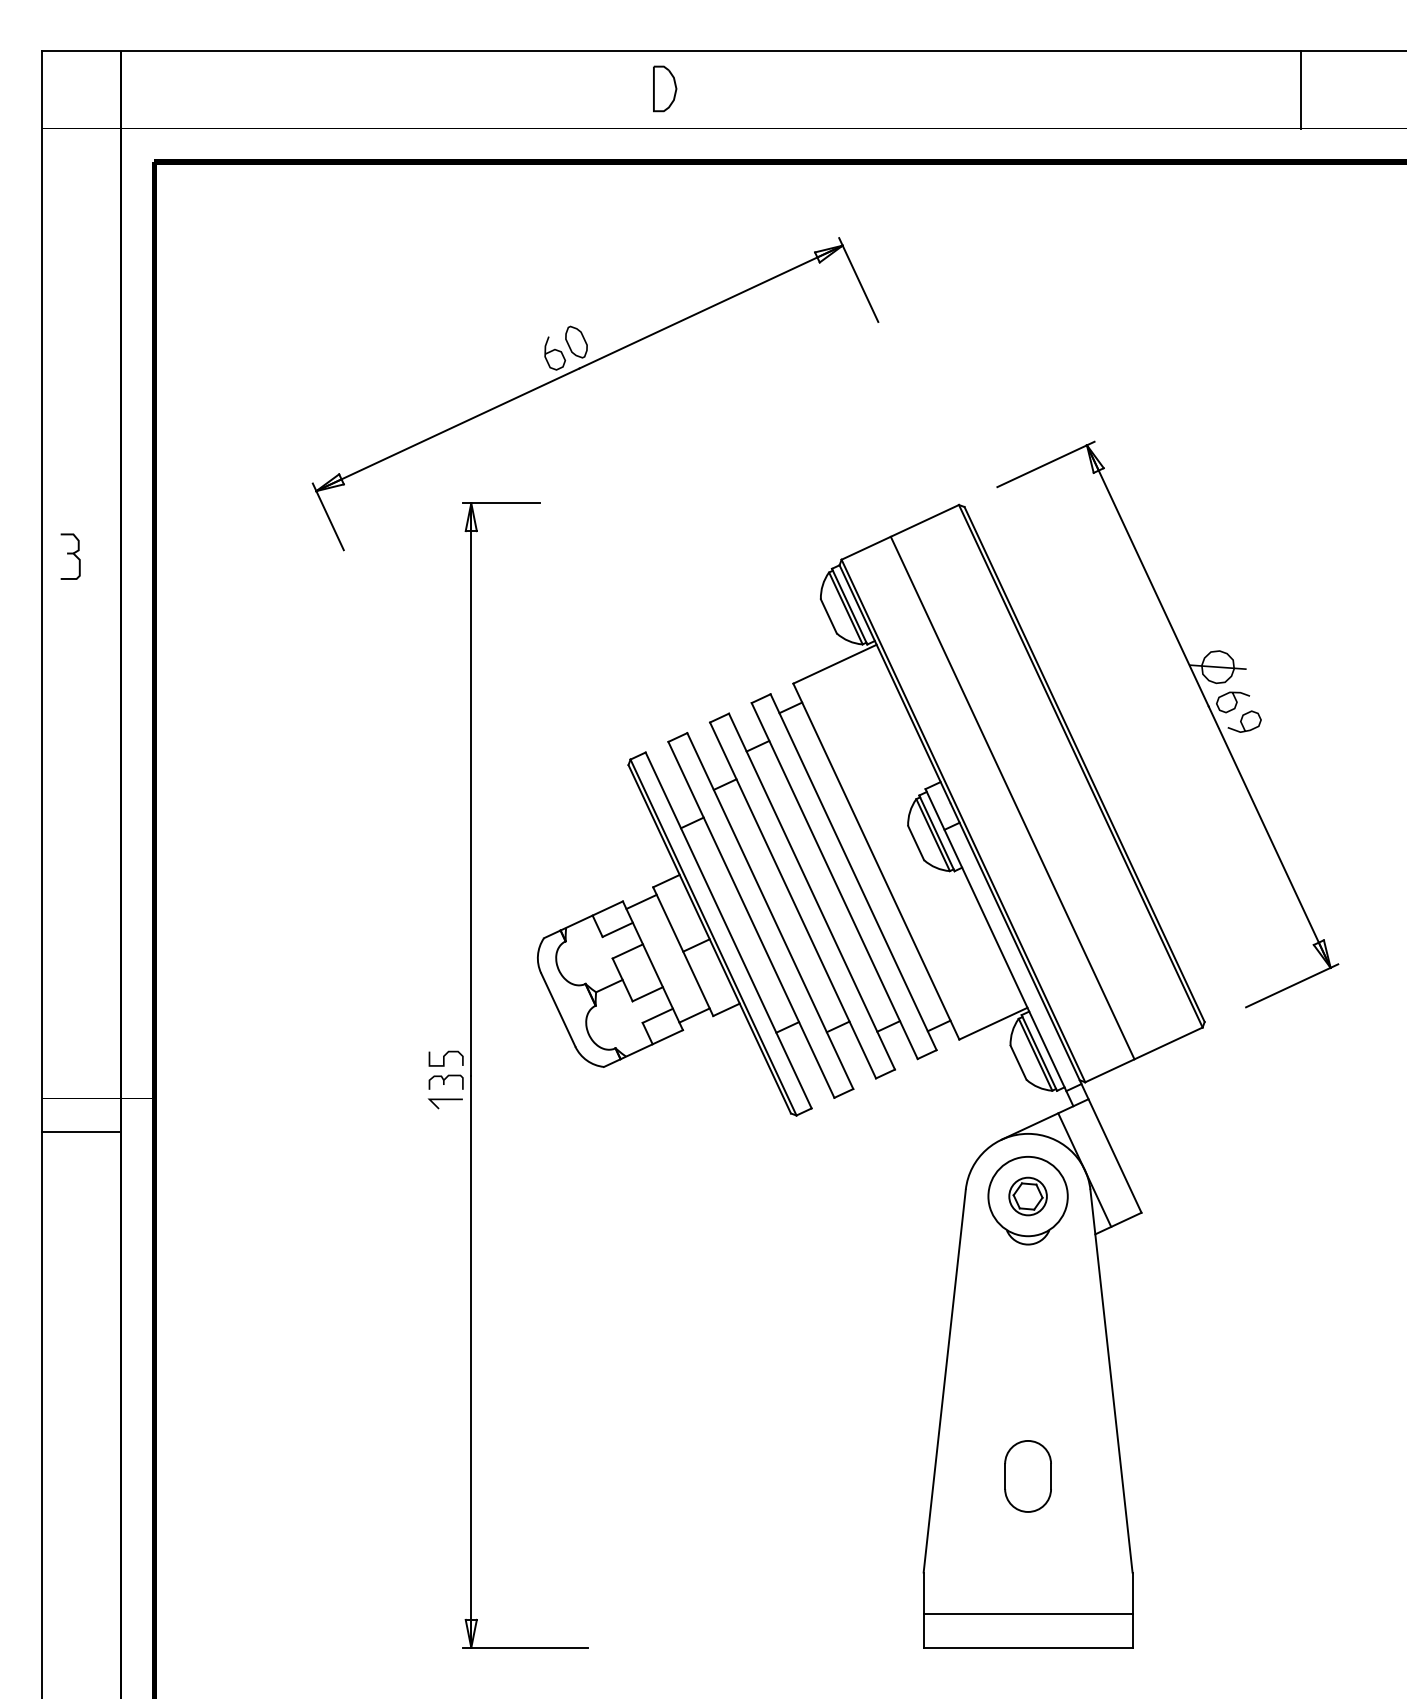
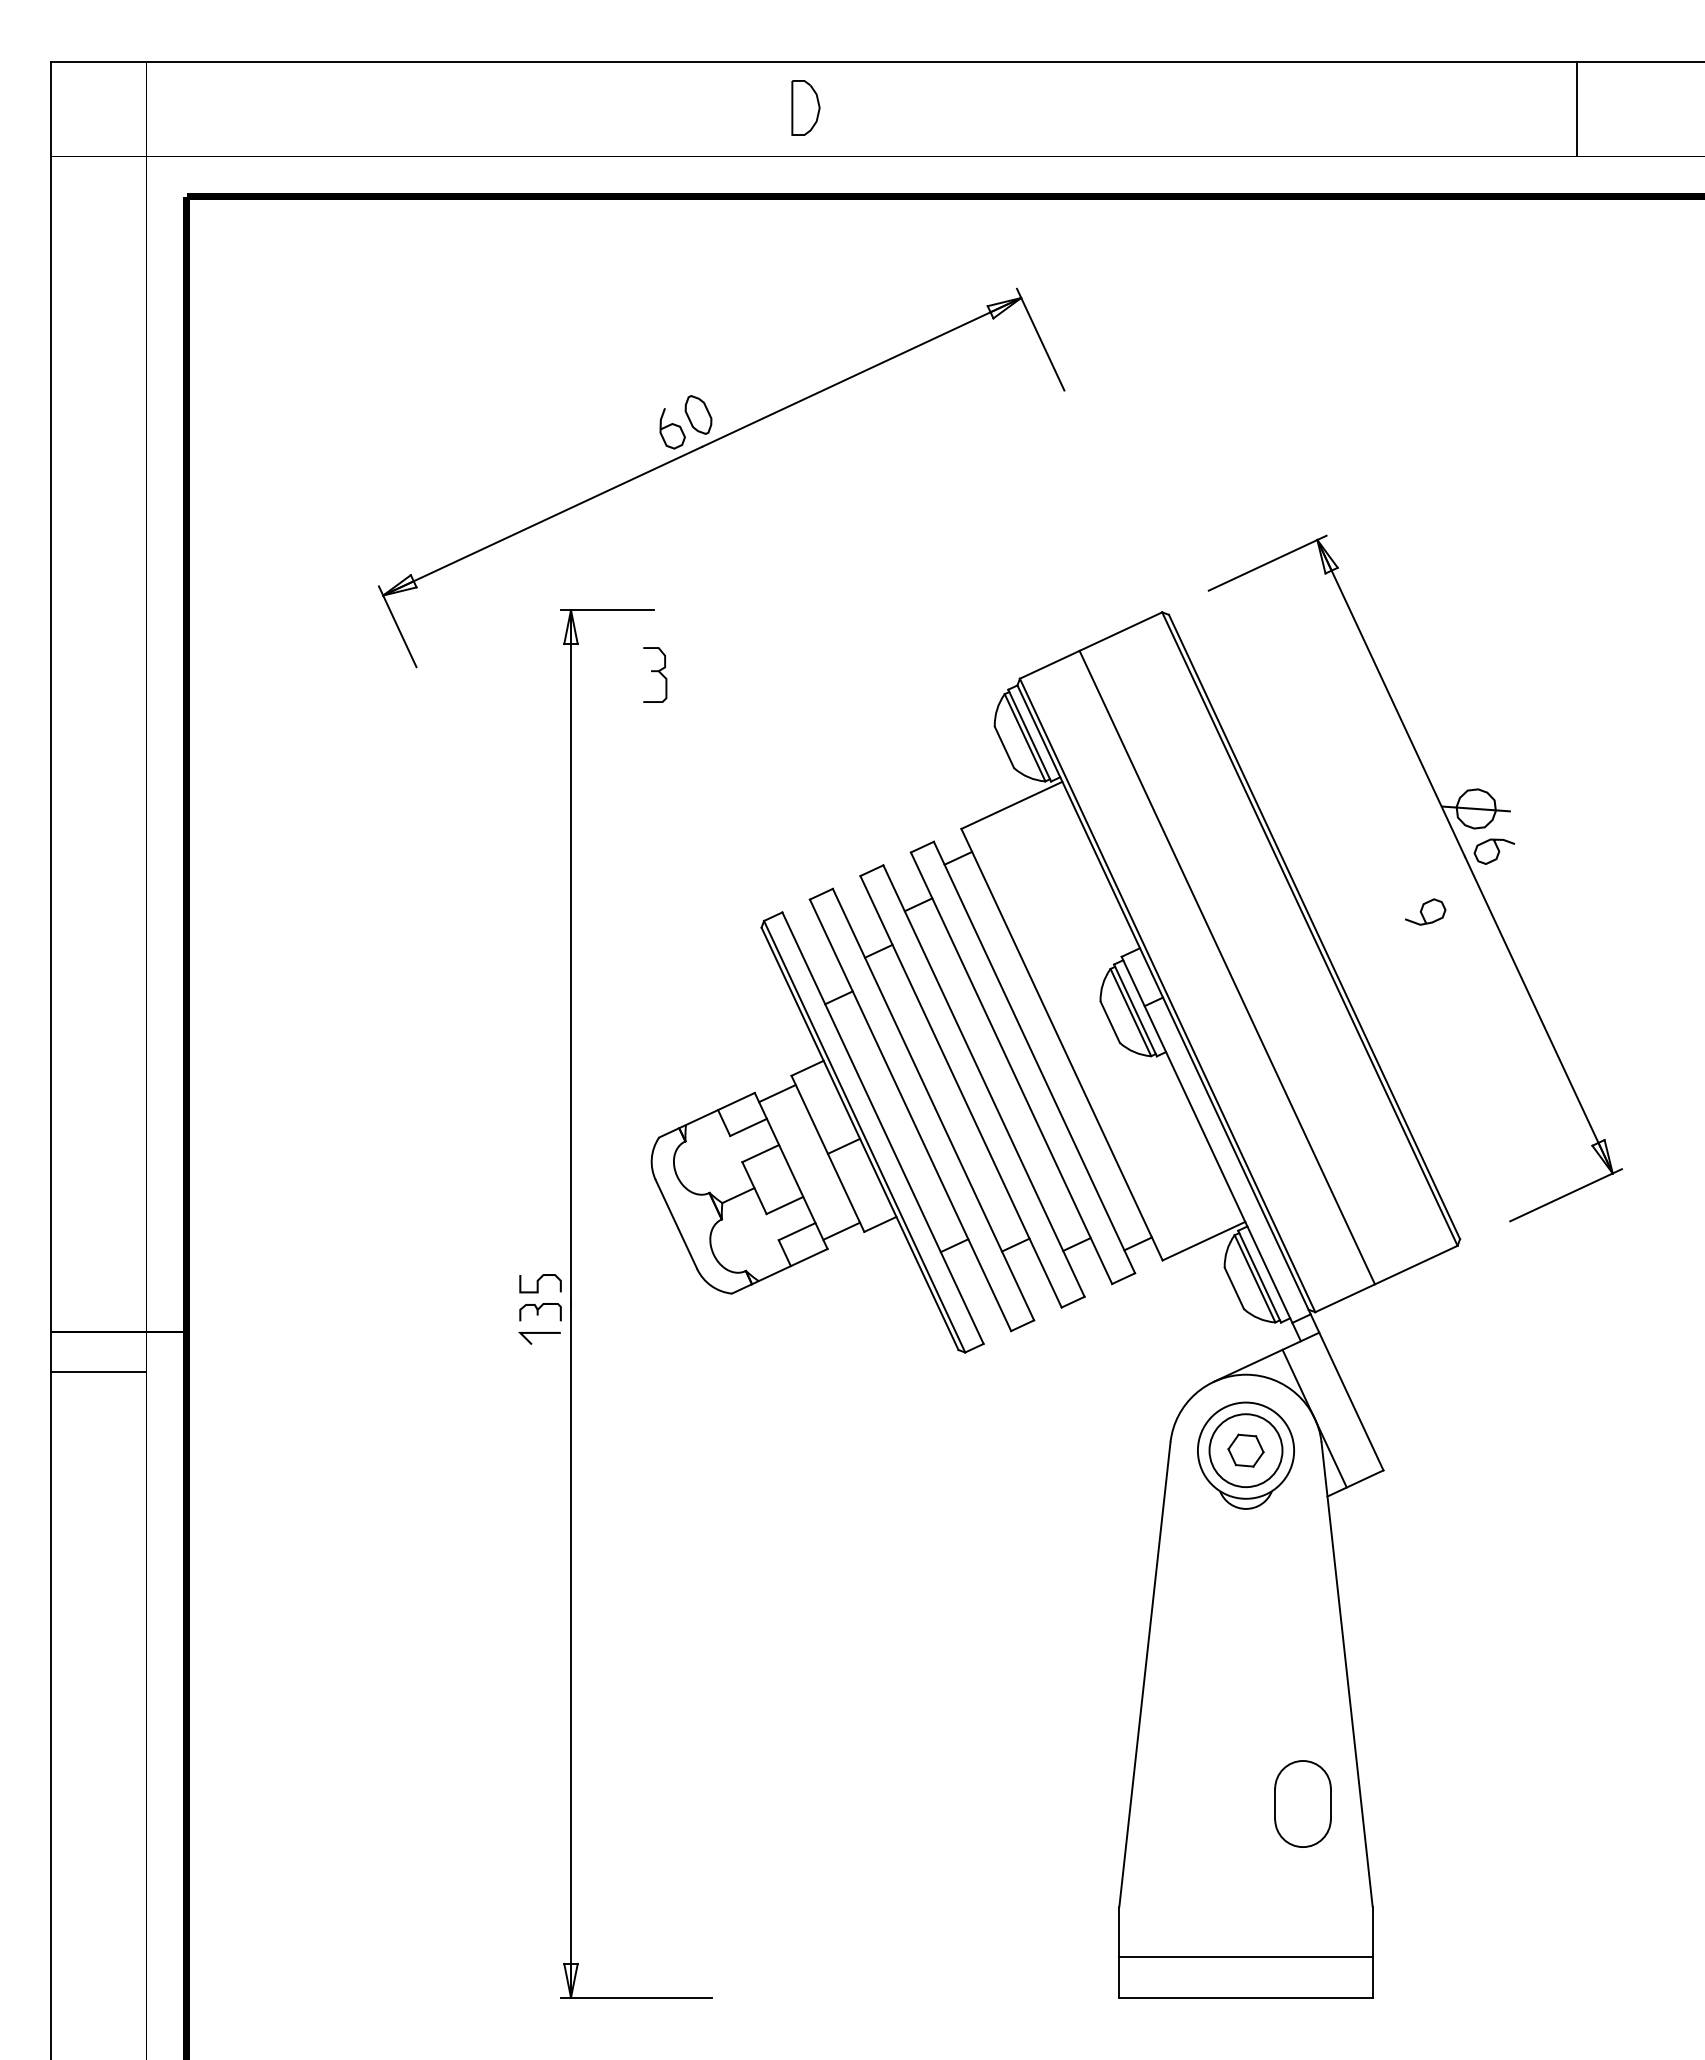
part: (70, 556) -> (655, 674), moved
curve: (1242, 720) -> (1422, 910), moved
circle: (1027, 1196) -> (1245, 1450), size x1.6
part: (1027, 1476) -> (1302, 1803), moved

